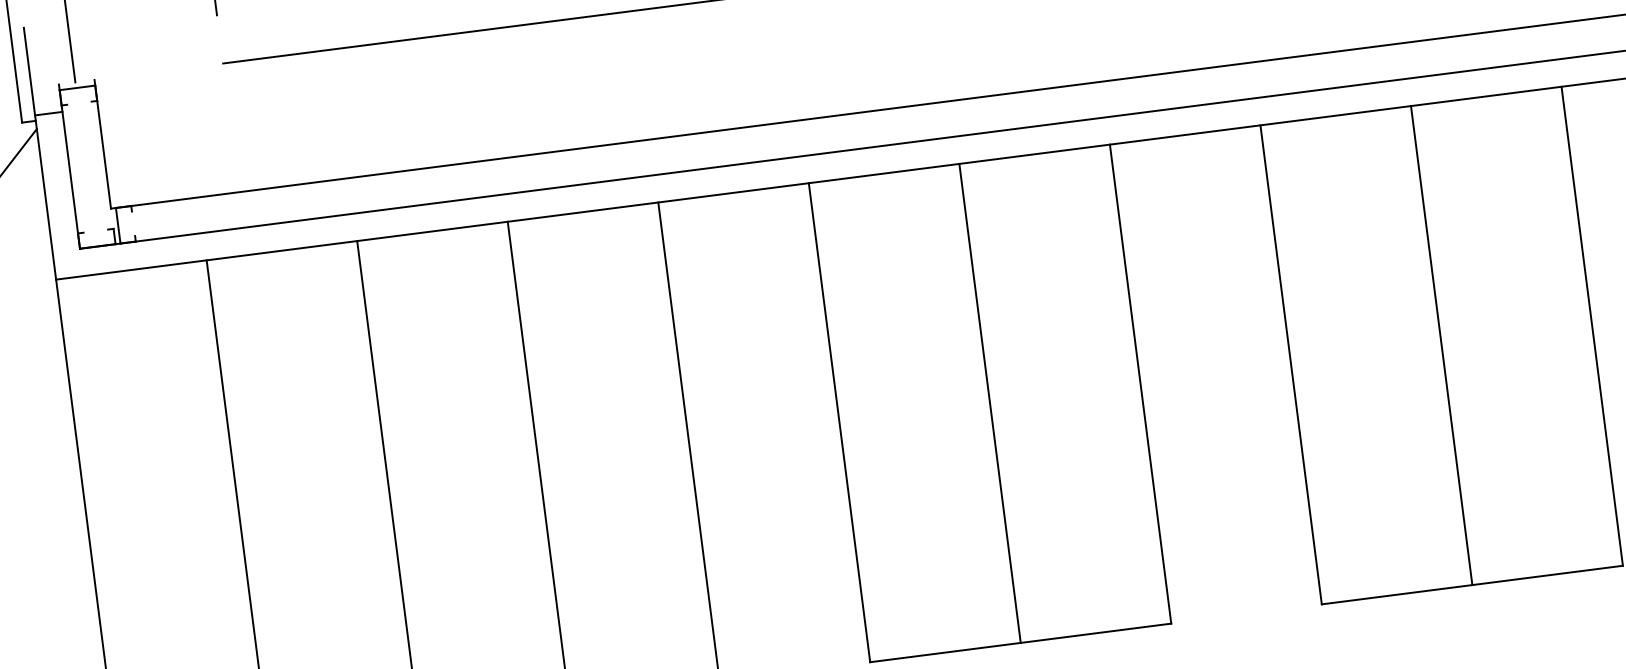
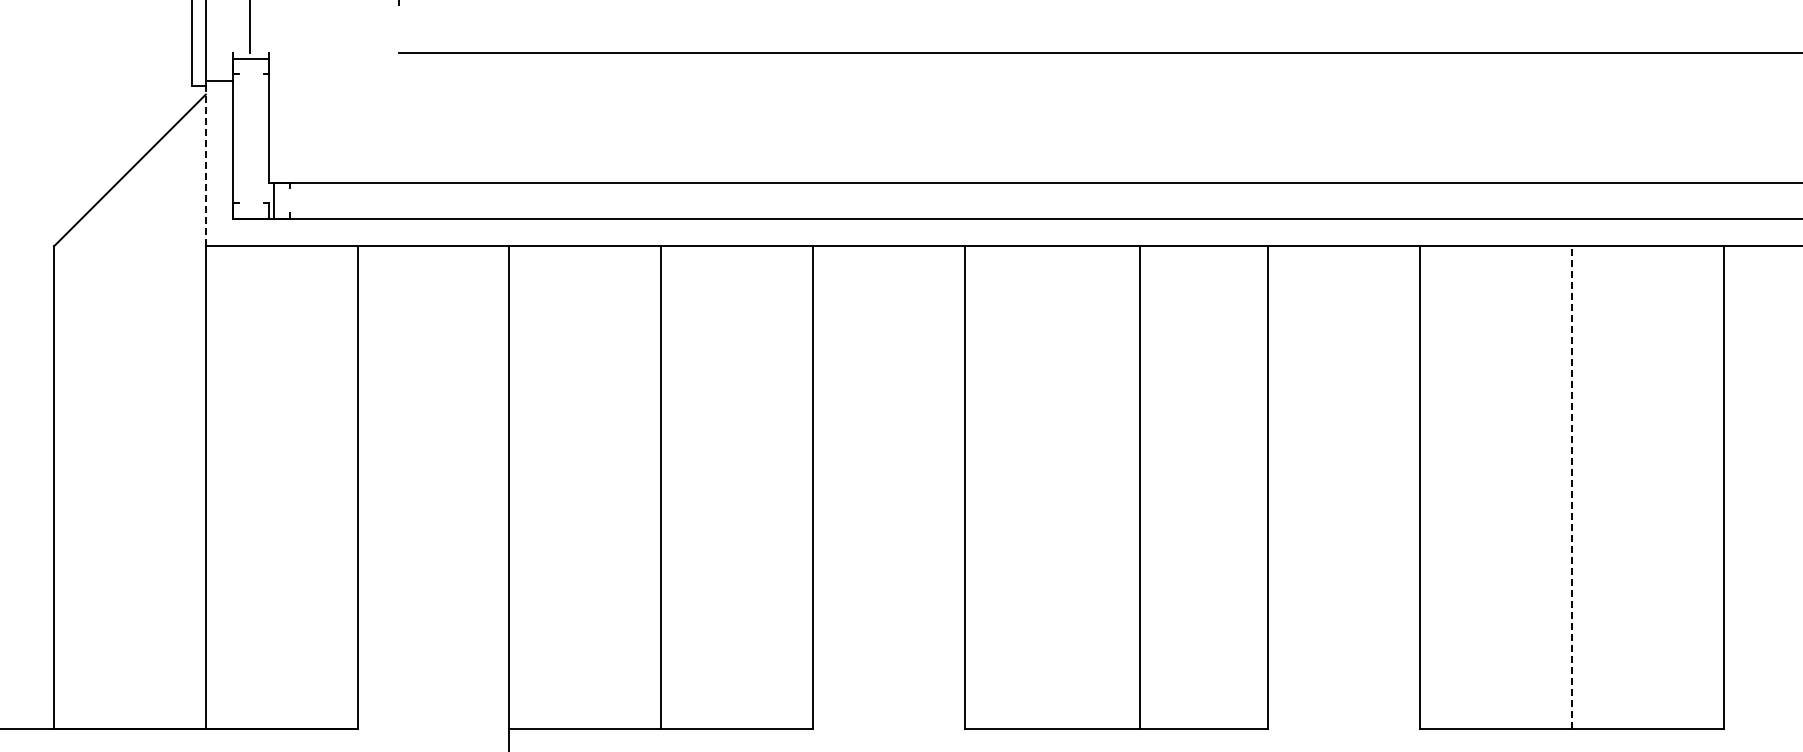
line: (45, 199) -> (205, 165), solid -> dashed
line: (1441, 345) -> (1571, 487), solid -> dashed
line: (990, 403) -> (1140, 487), moved

